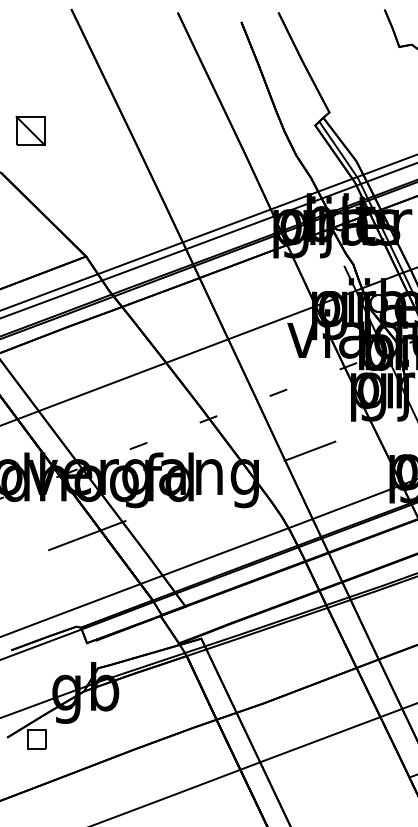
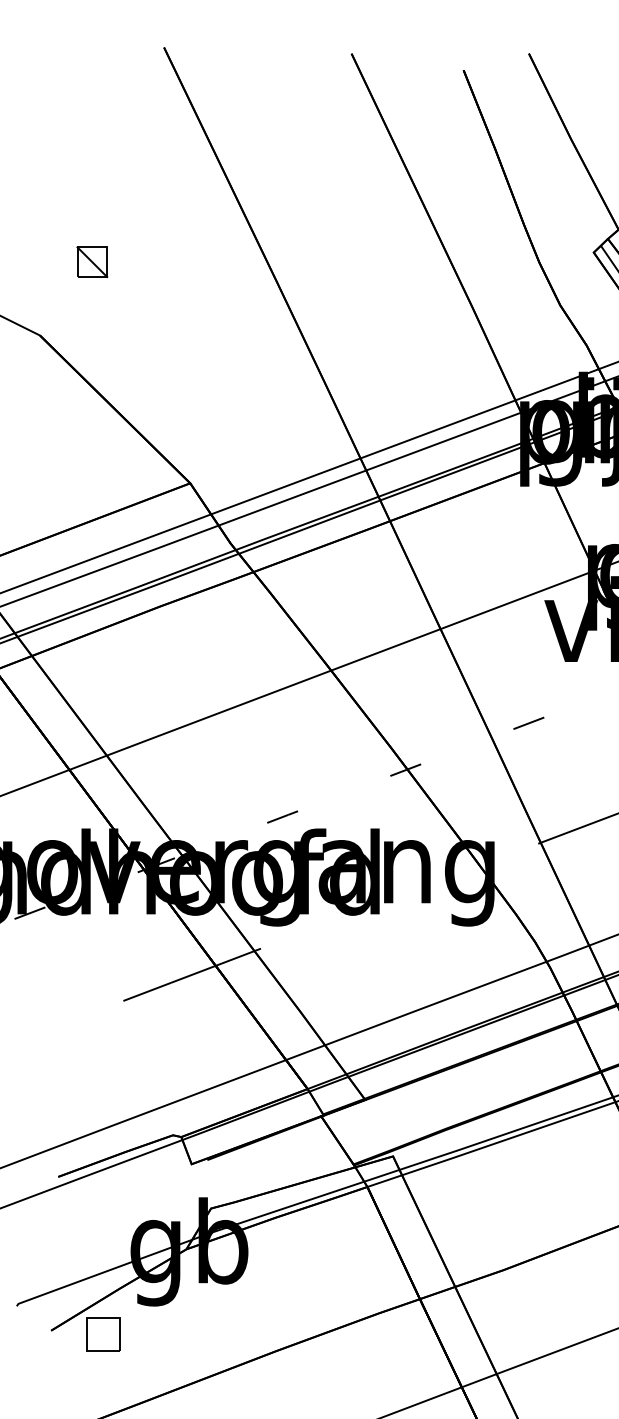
part: (30, 130) -> (92, 261), size x0.6

